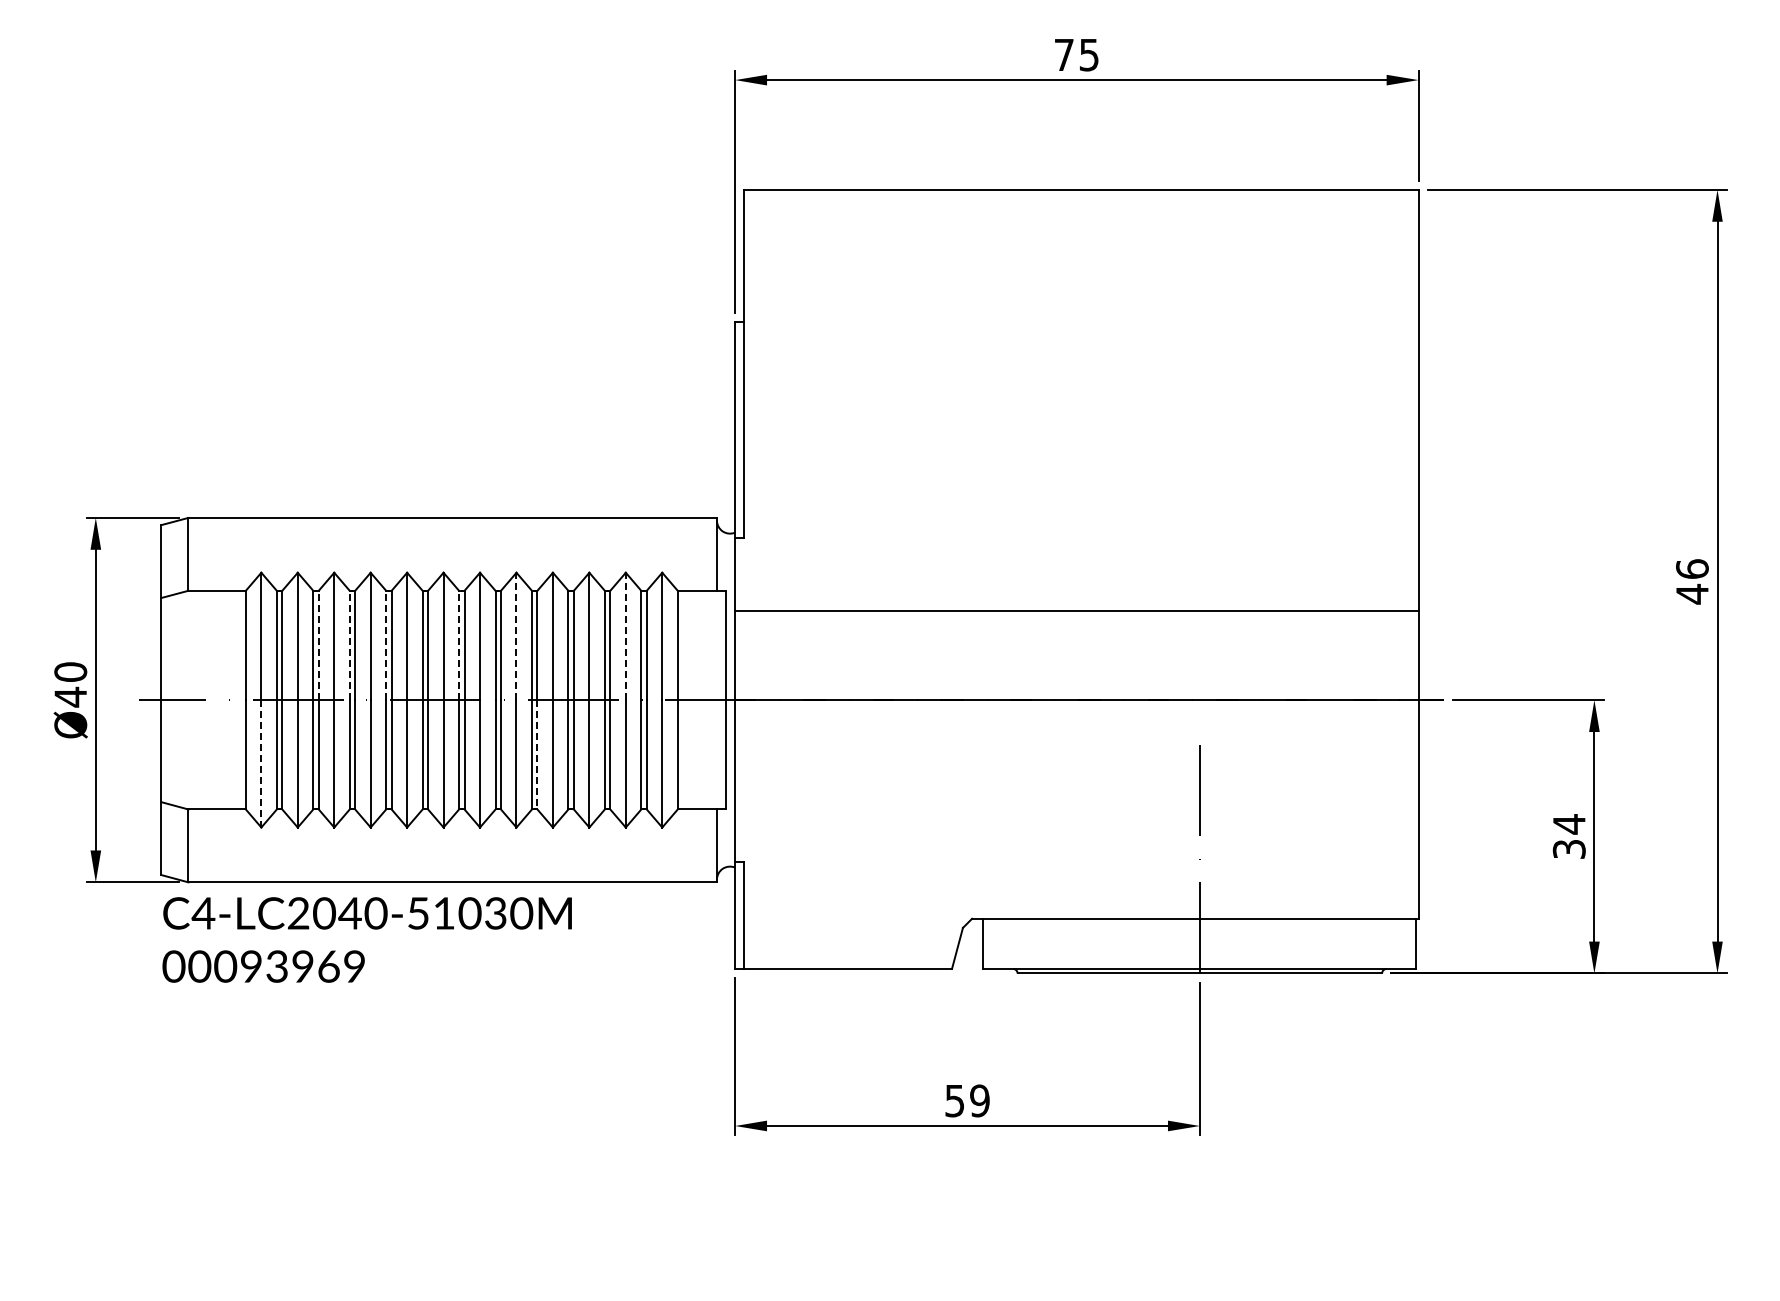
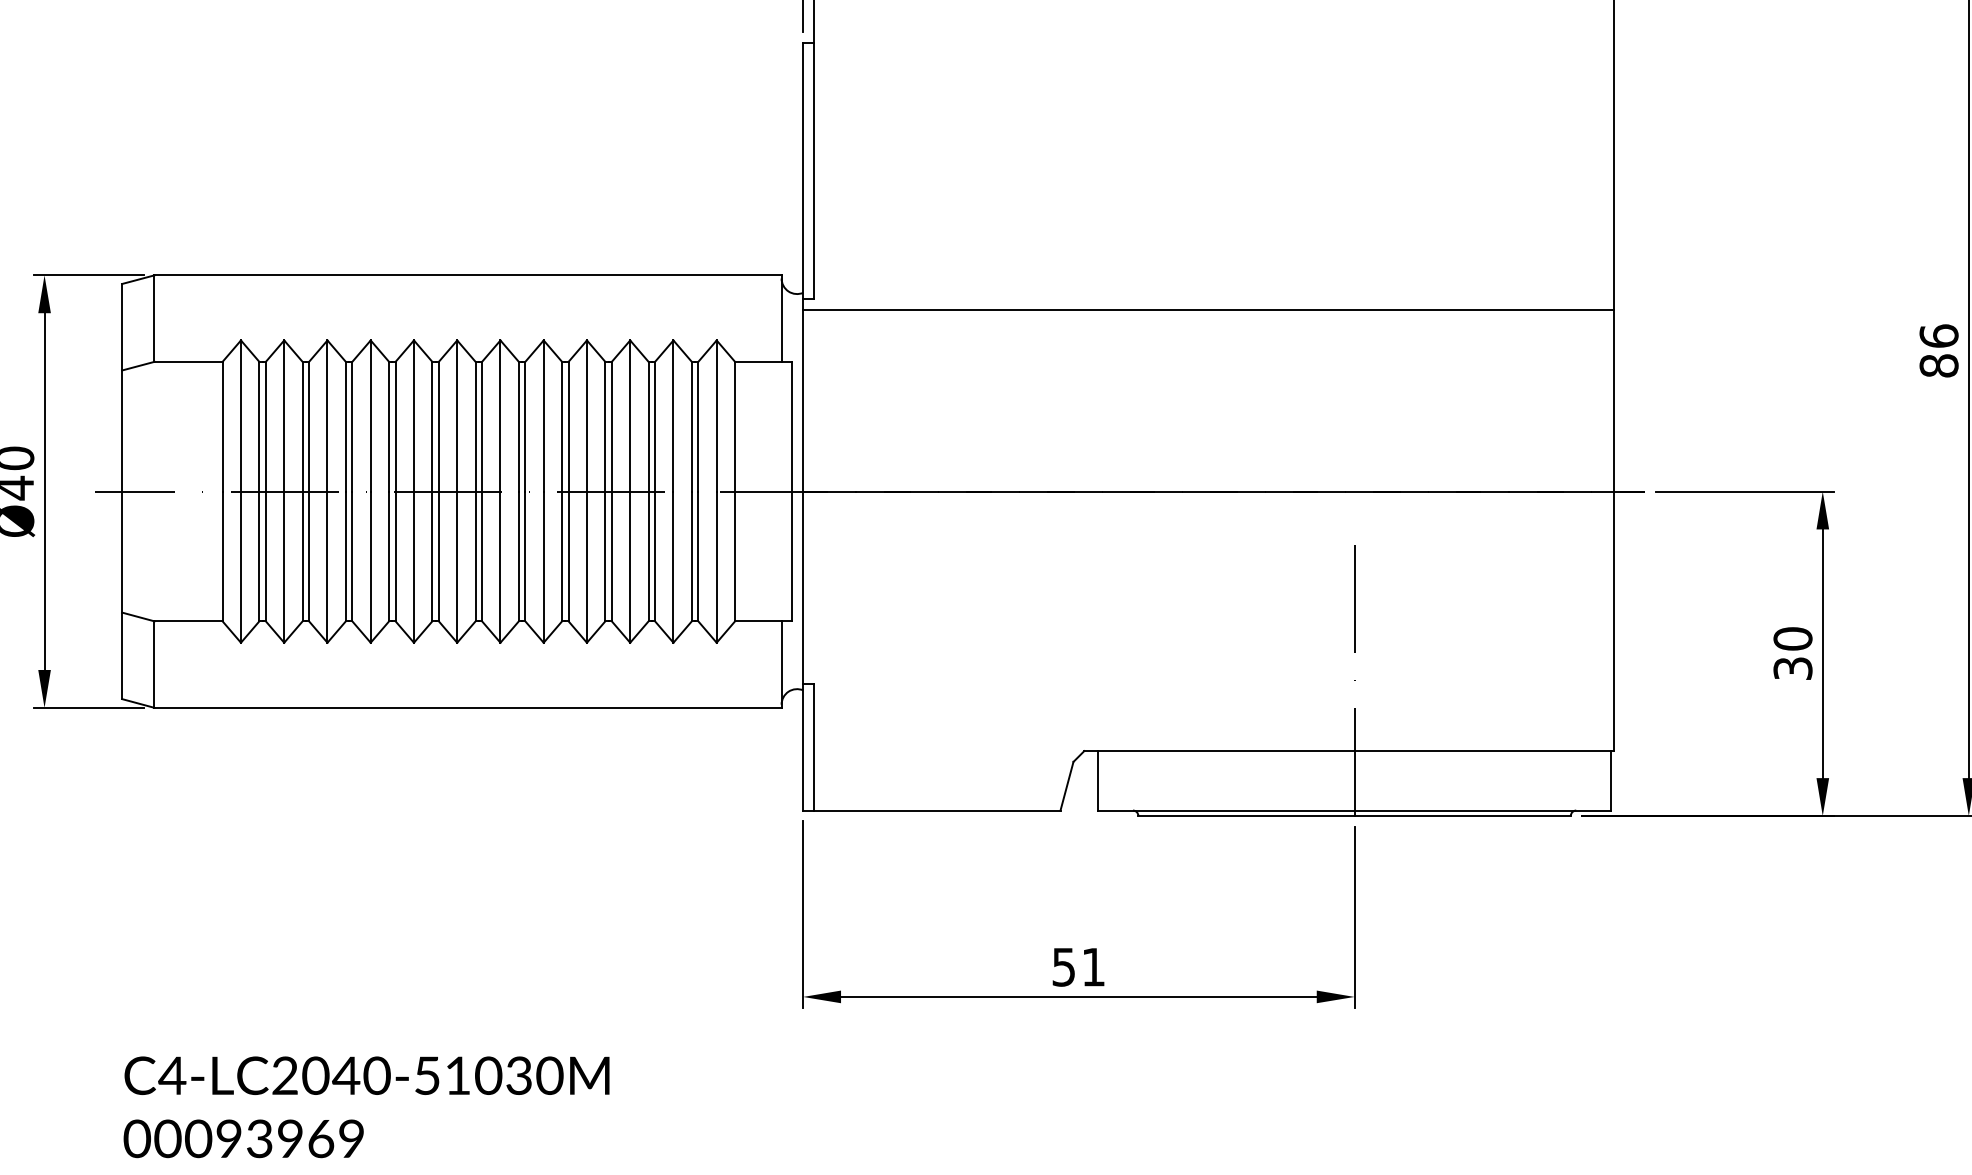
text: (1692, 593) -> (1939, 365), 46 -> 86
line: (1076, 610) -> (1208, 309), moved
line: (516, 636) -> (543, 416), dashed -> solid
line: (625, 636) -> (673, 416), dashed -> solid
line: (318, 645) -> (308, 426), dashed -> solid
line: (349, 645) -> (345, 426), dashed -> solid
line: (386, 645) -> (389, 426), dashed -> solid
line: (459, 645) -> (476, 426), dashed -> solid
line: (537, 754) -> (568, 556), dashed -> solid
line: (261, 763) -> (241, 566), dashed -> solid
text: (1568, 824) -> (1792, 639), 34 -> 30
text: (366, 939) -> (365, 1106), moved
text: (979, 1100) -> (1093, 966), 59 -> 51

